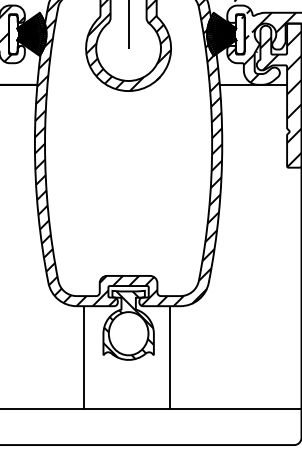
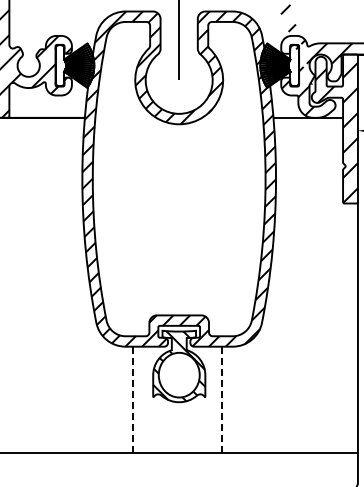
line: (83, 357) -> (132, 399), solid -> dashed
line: (170, 357) -> (222, 399), solid -> dashed

